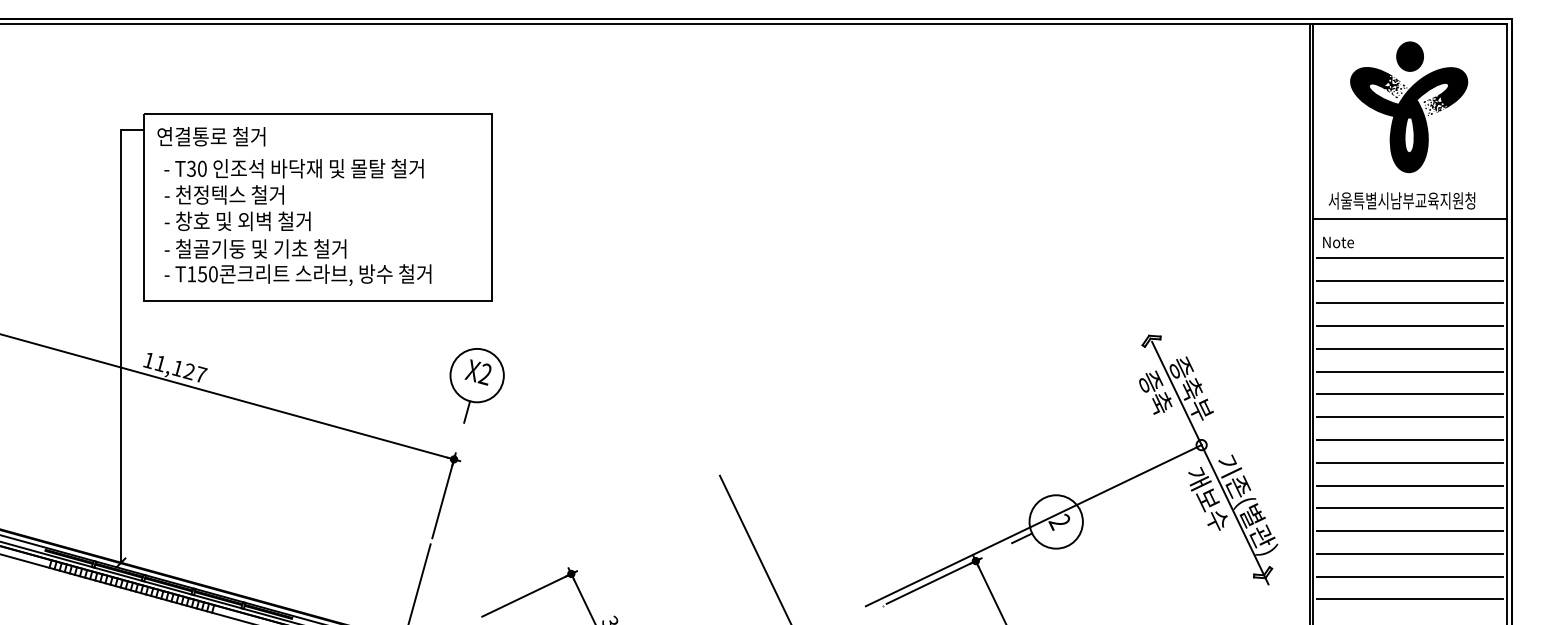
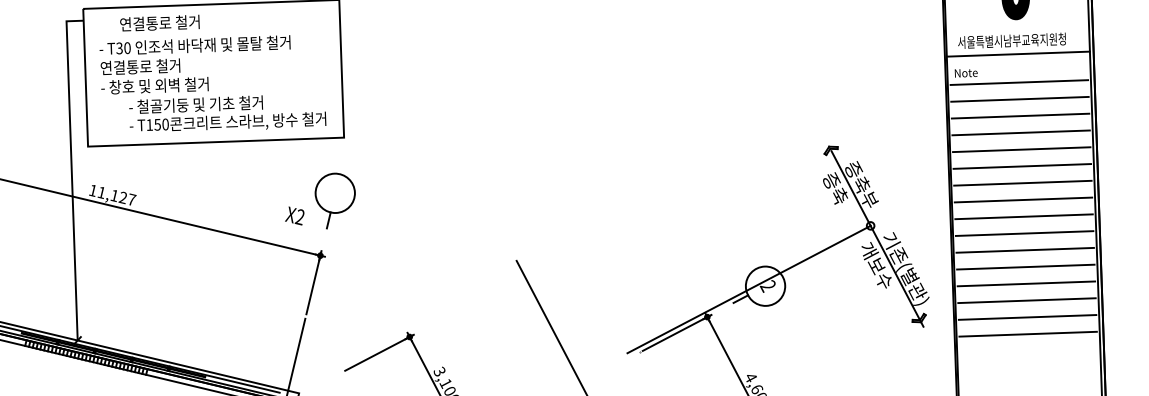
text: (211, 136) -> (159, 23), moved
text: (223, 194) -> (143, 66), - 천정텍스 철거 -> 연결통로 철거
text: (297, 262) -> (227, 113), moved
text: (477, 372) -> (294, 216), moved

